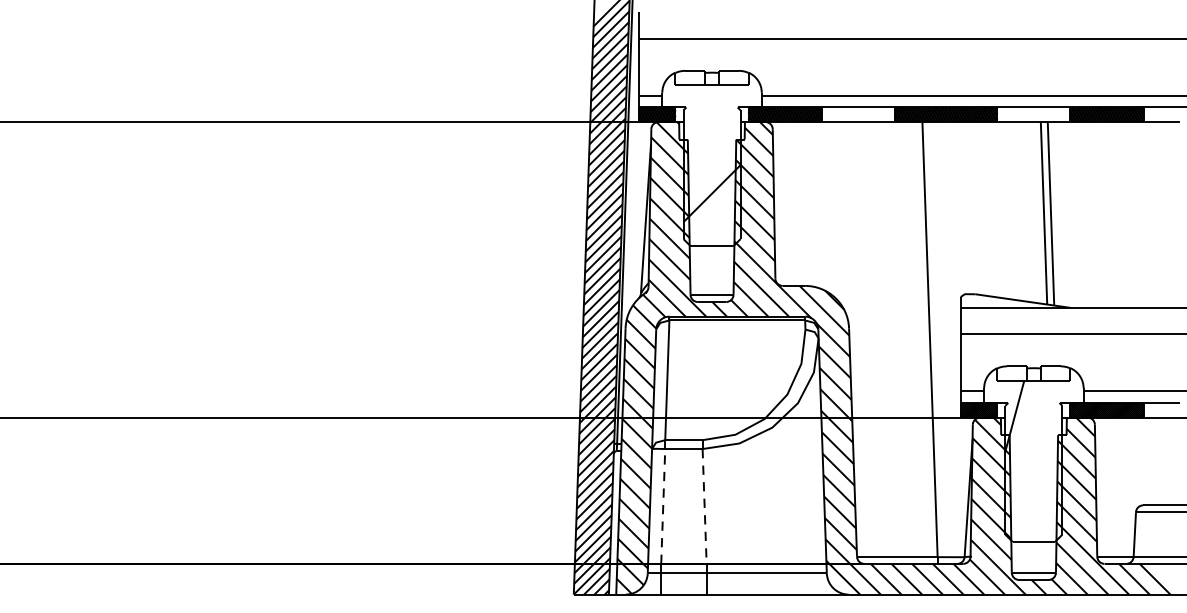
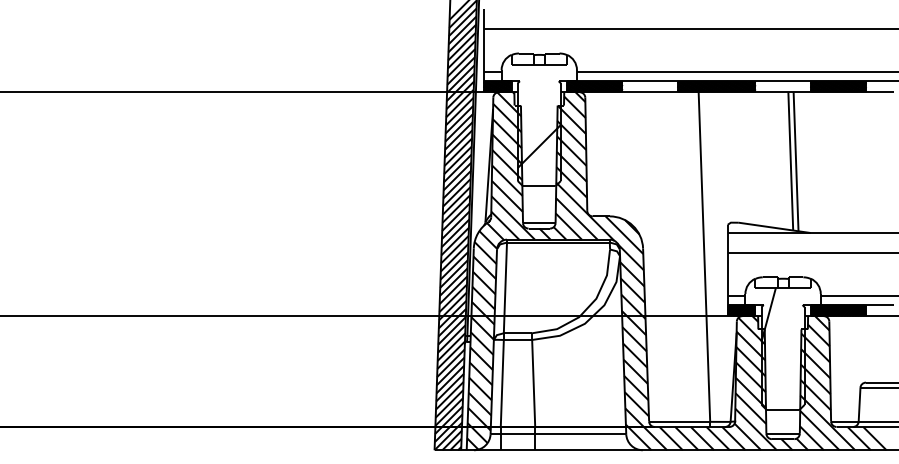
line: (663, 506) -> (502, 383), dashed -> solid
line: (704, 506) -> (533, 383), dashed -> solid

